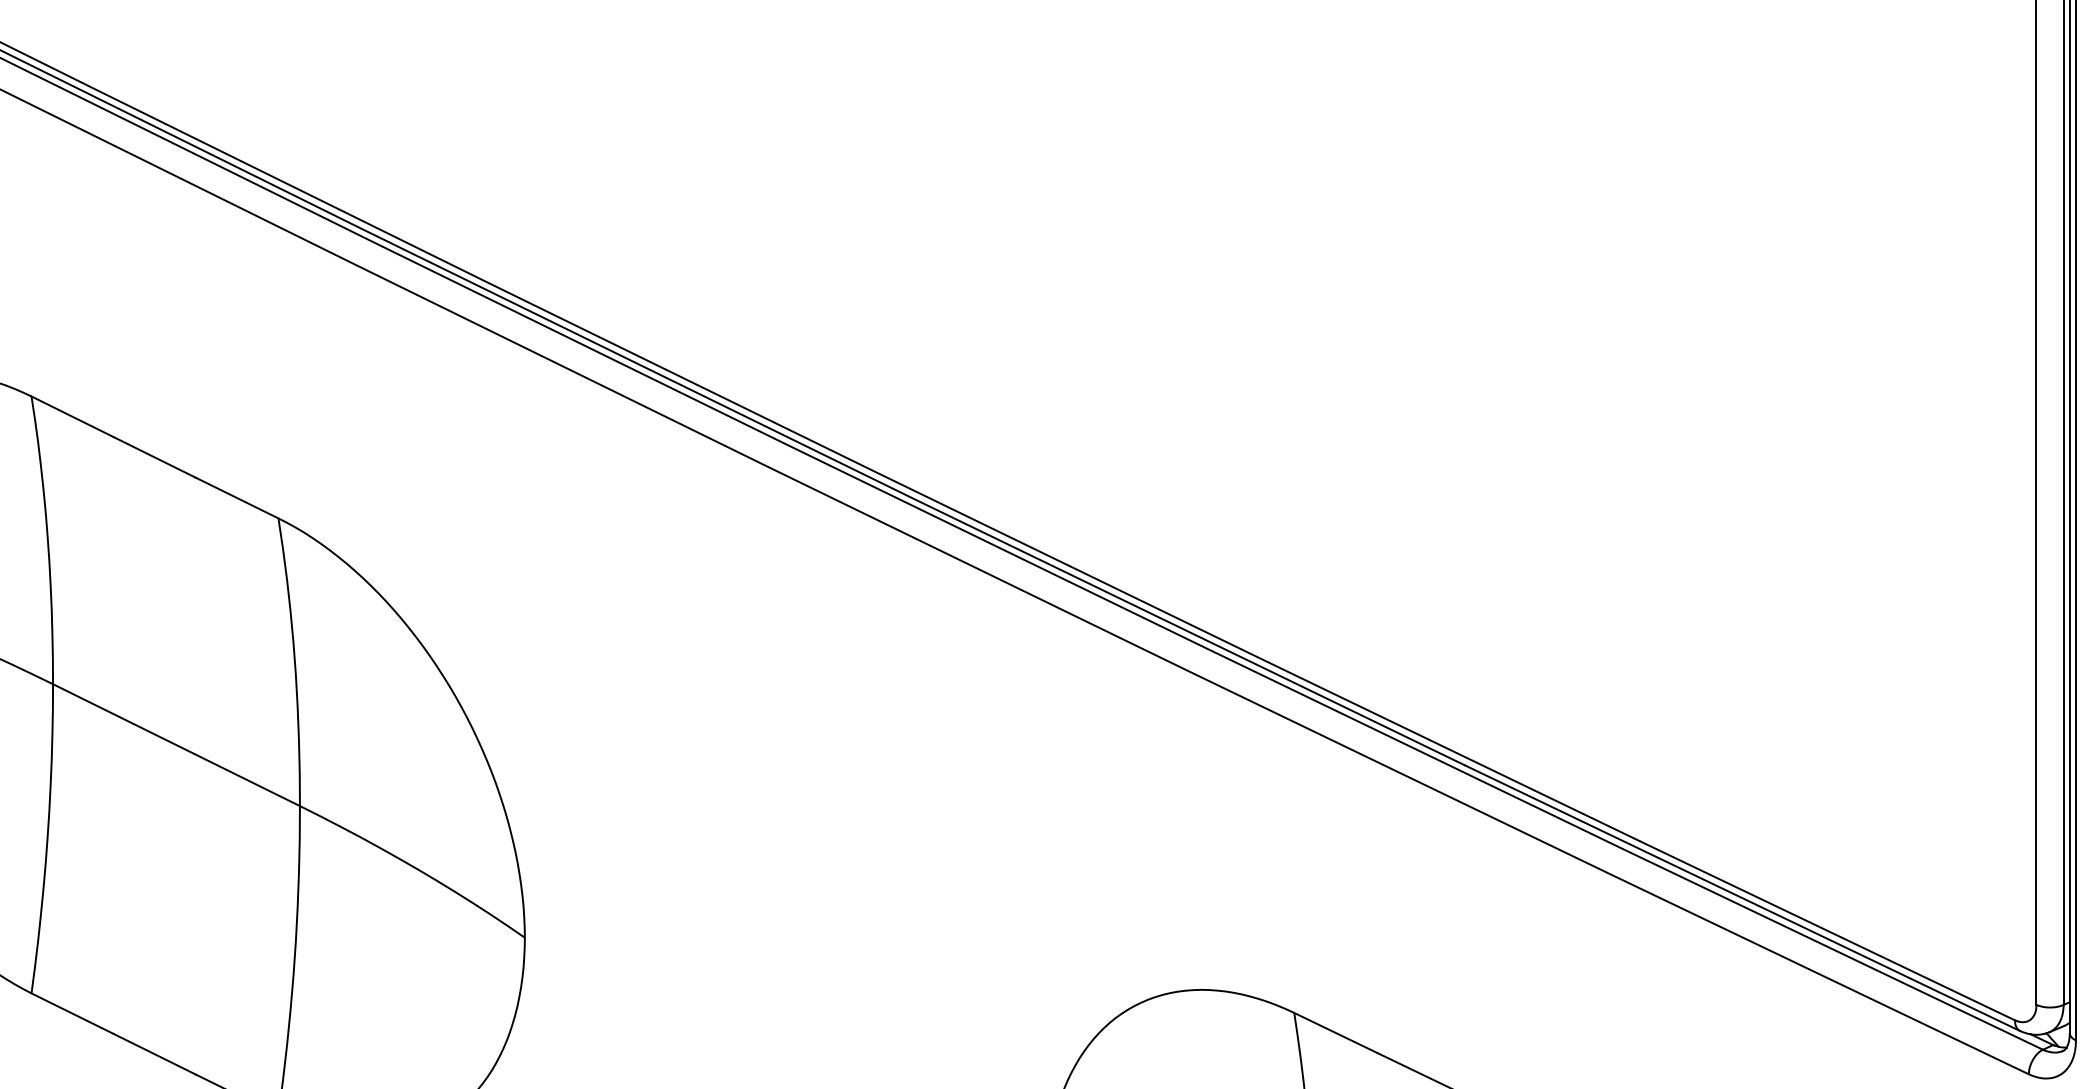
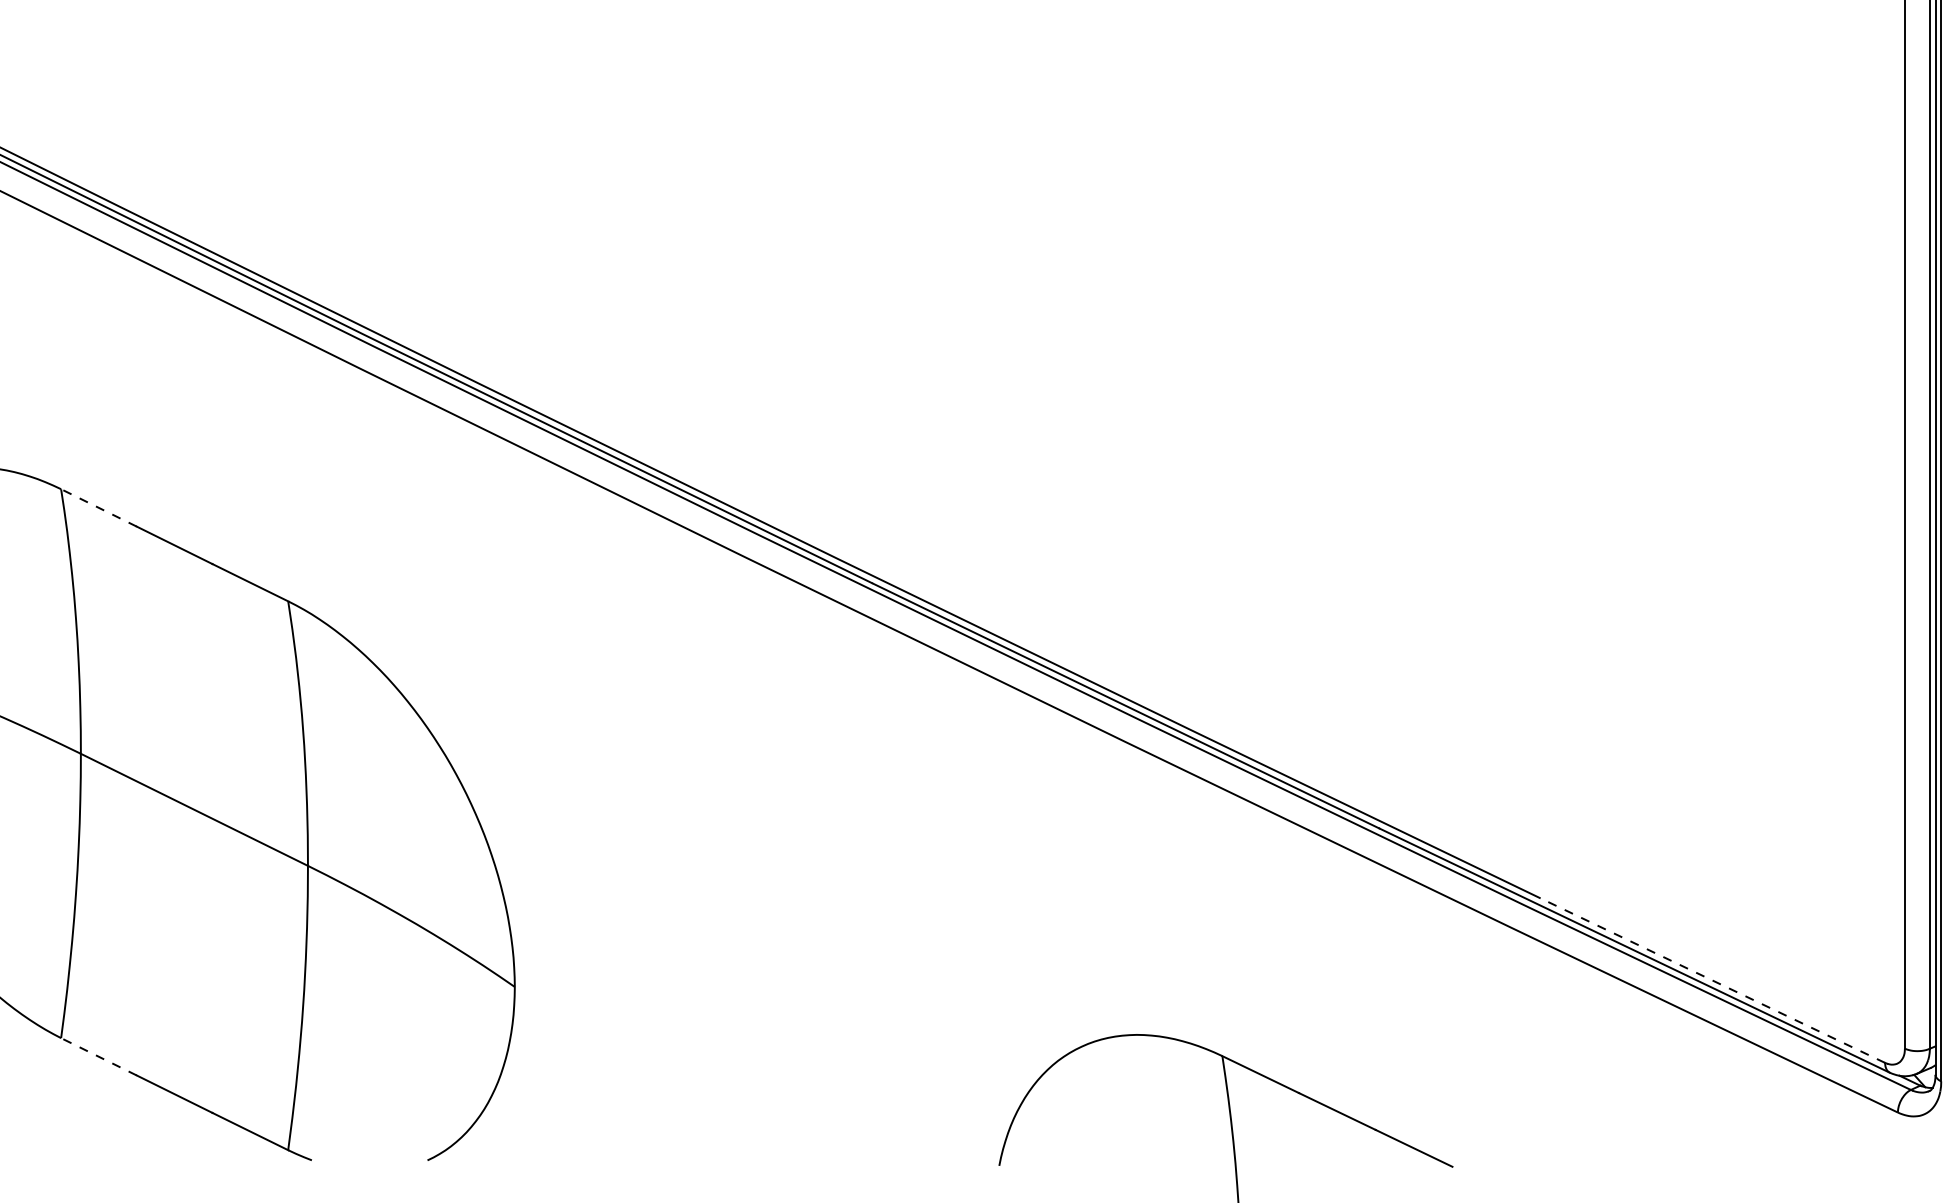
line: (72, 416) -> (98, 507), solid -> dashed
line: (1827, 930) -> (1712, 980), solid -> dashed
line: (72, 1013) -> (98, 1056), solid -> dashed

